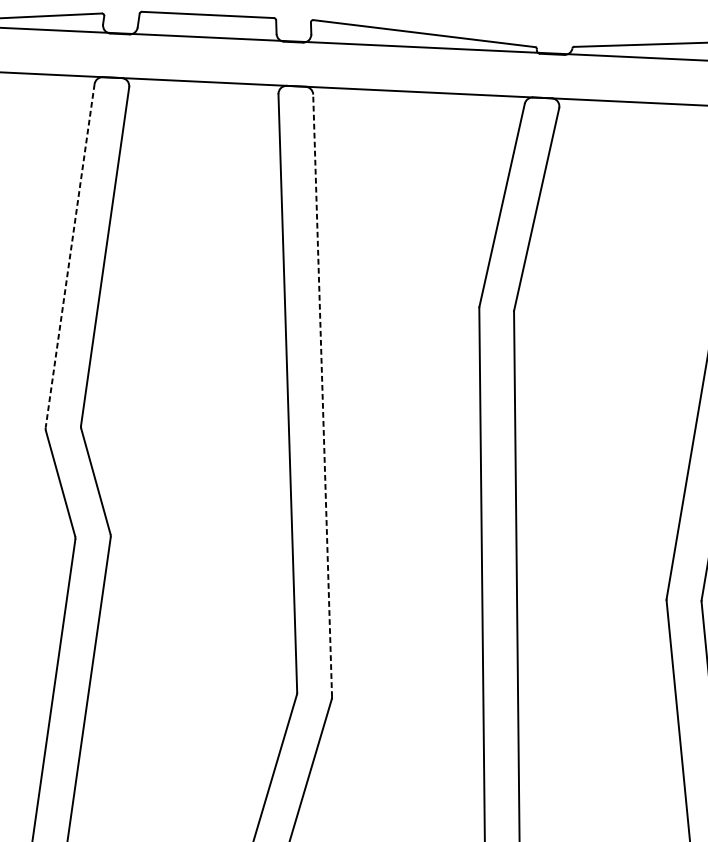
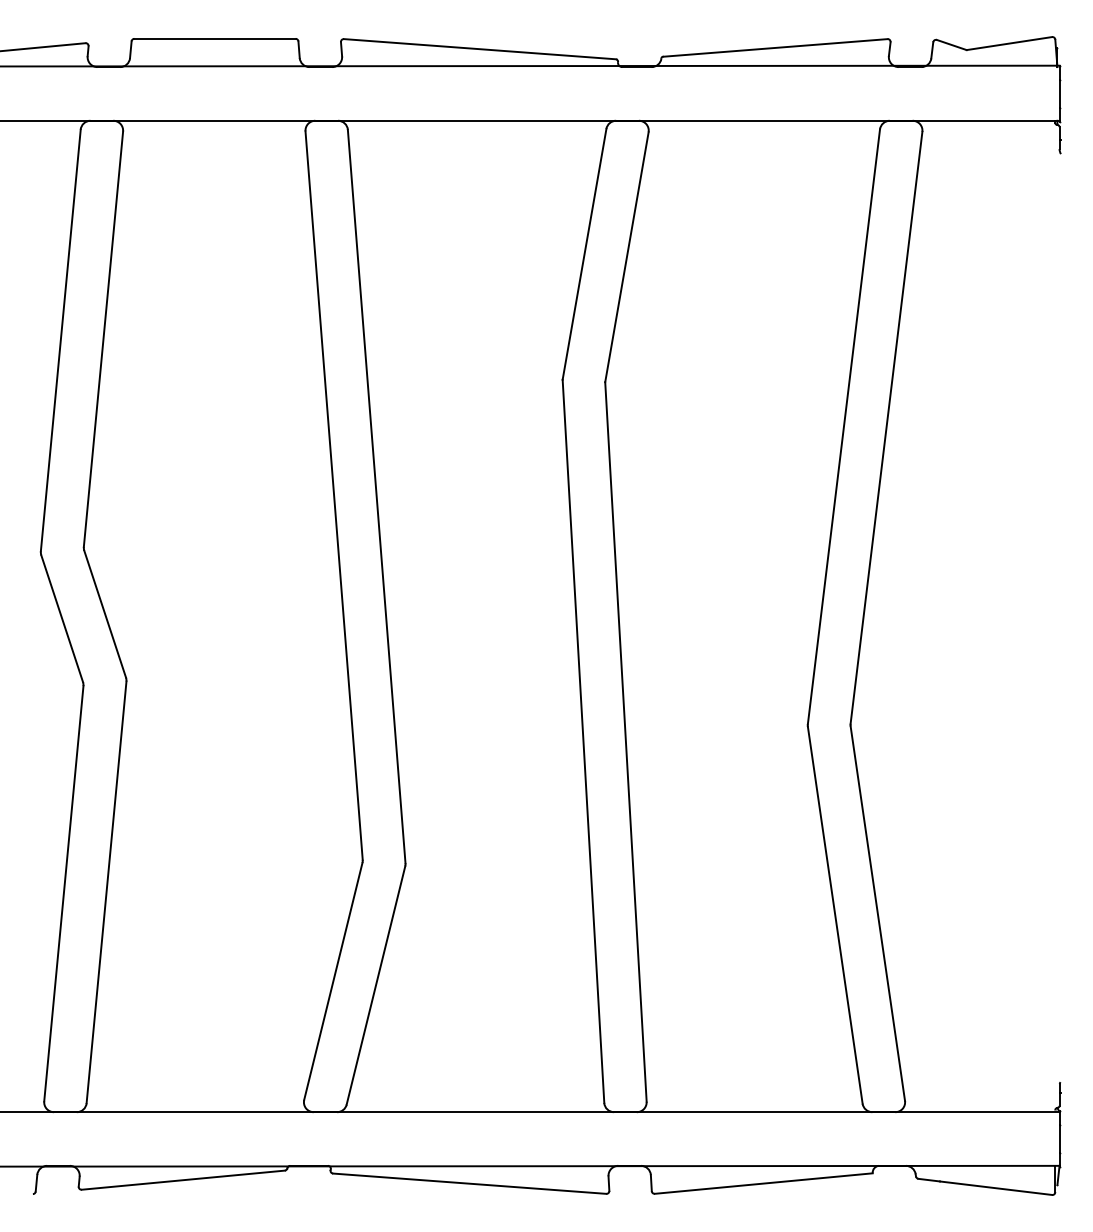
line: (69, 255) -> (60, 340), dashed -> solid
line: (322, 395) -> (376, 496), dashed -> solid

